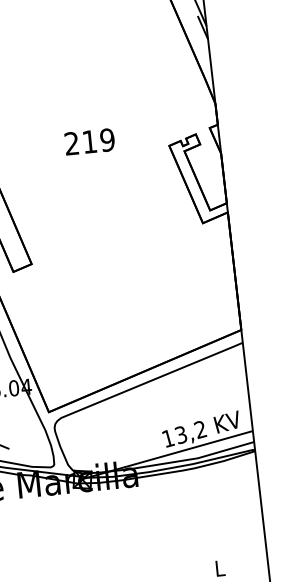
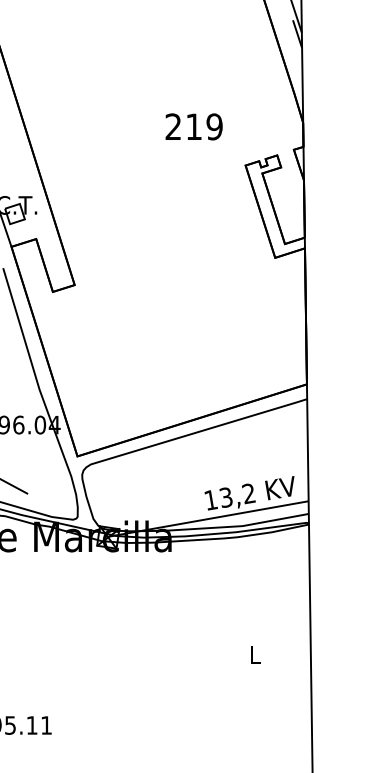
text: (89, 141) -> (193, 126), moved

